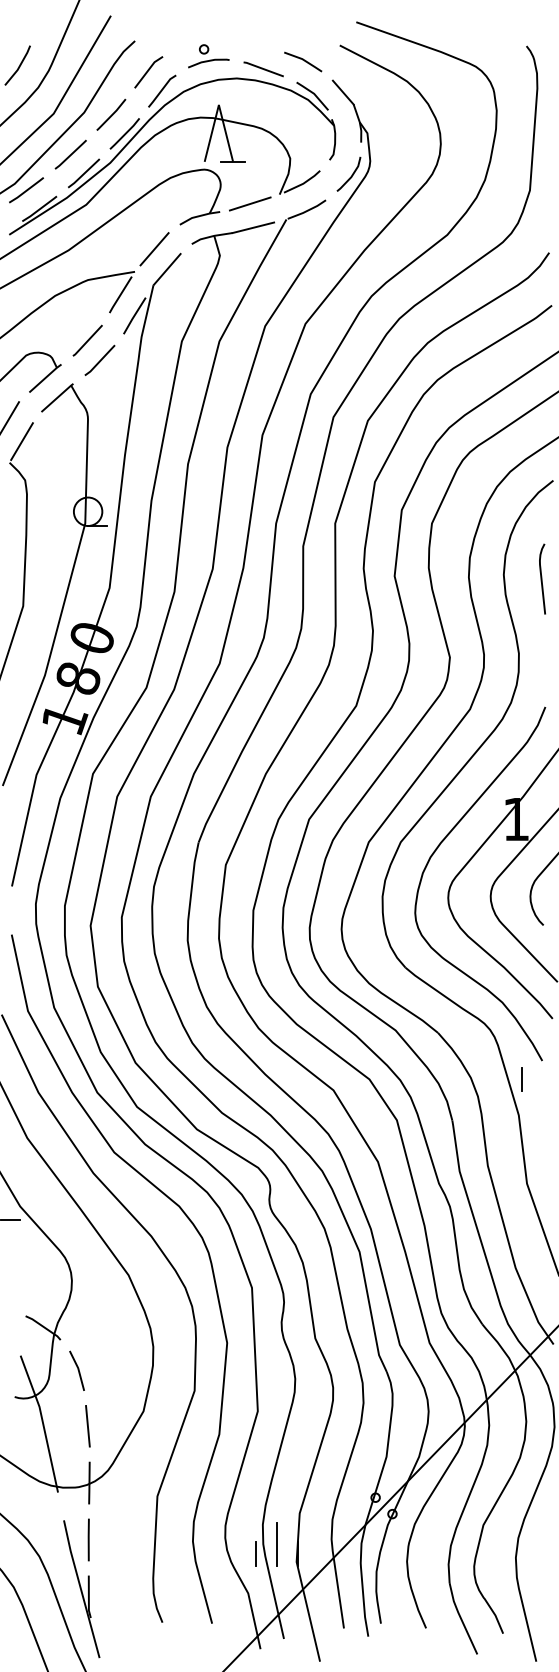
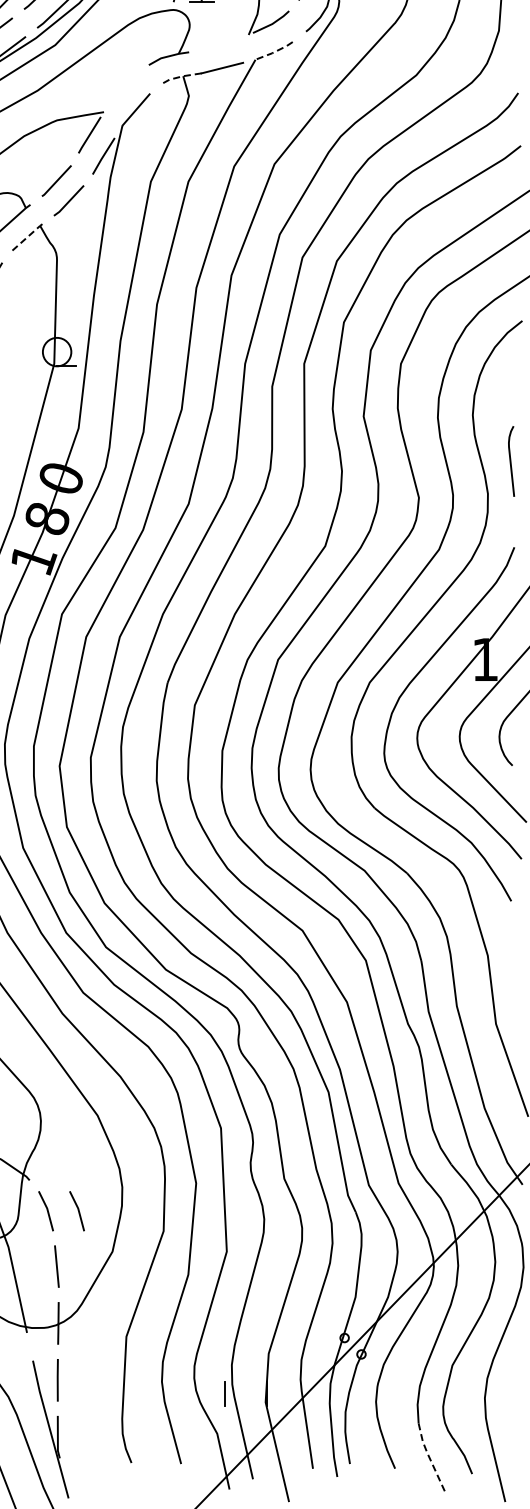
line: (249, 203) -> (218, 43), removed
line: (307, 210) -> (276, 50), solid -> dashed
line: (211, 236) -> (180, 76), solid -> dashed
line: (154, 249) -> (123, 89), removed
line: (57, 397) -> (26, 237), solid -> dashed
curve: (542, 578) -> (511, 460), moved
line: (521, 1079) -> (490, 919), removed
line: (108, 1370) -> (77, 1210), added
line: (277, 1544) -> (246, 1384), removed
line: (461, 1618) -> (430, 1458), solid -> dashed

